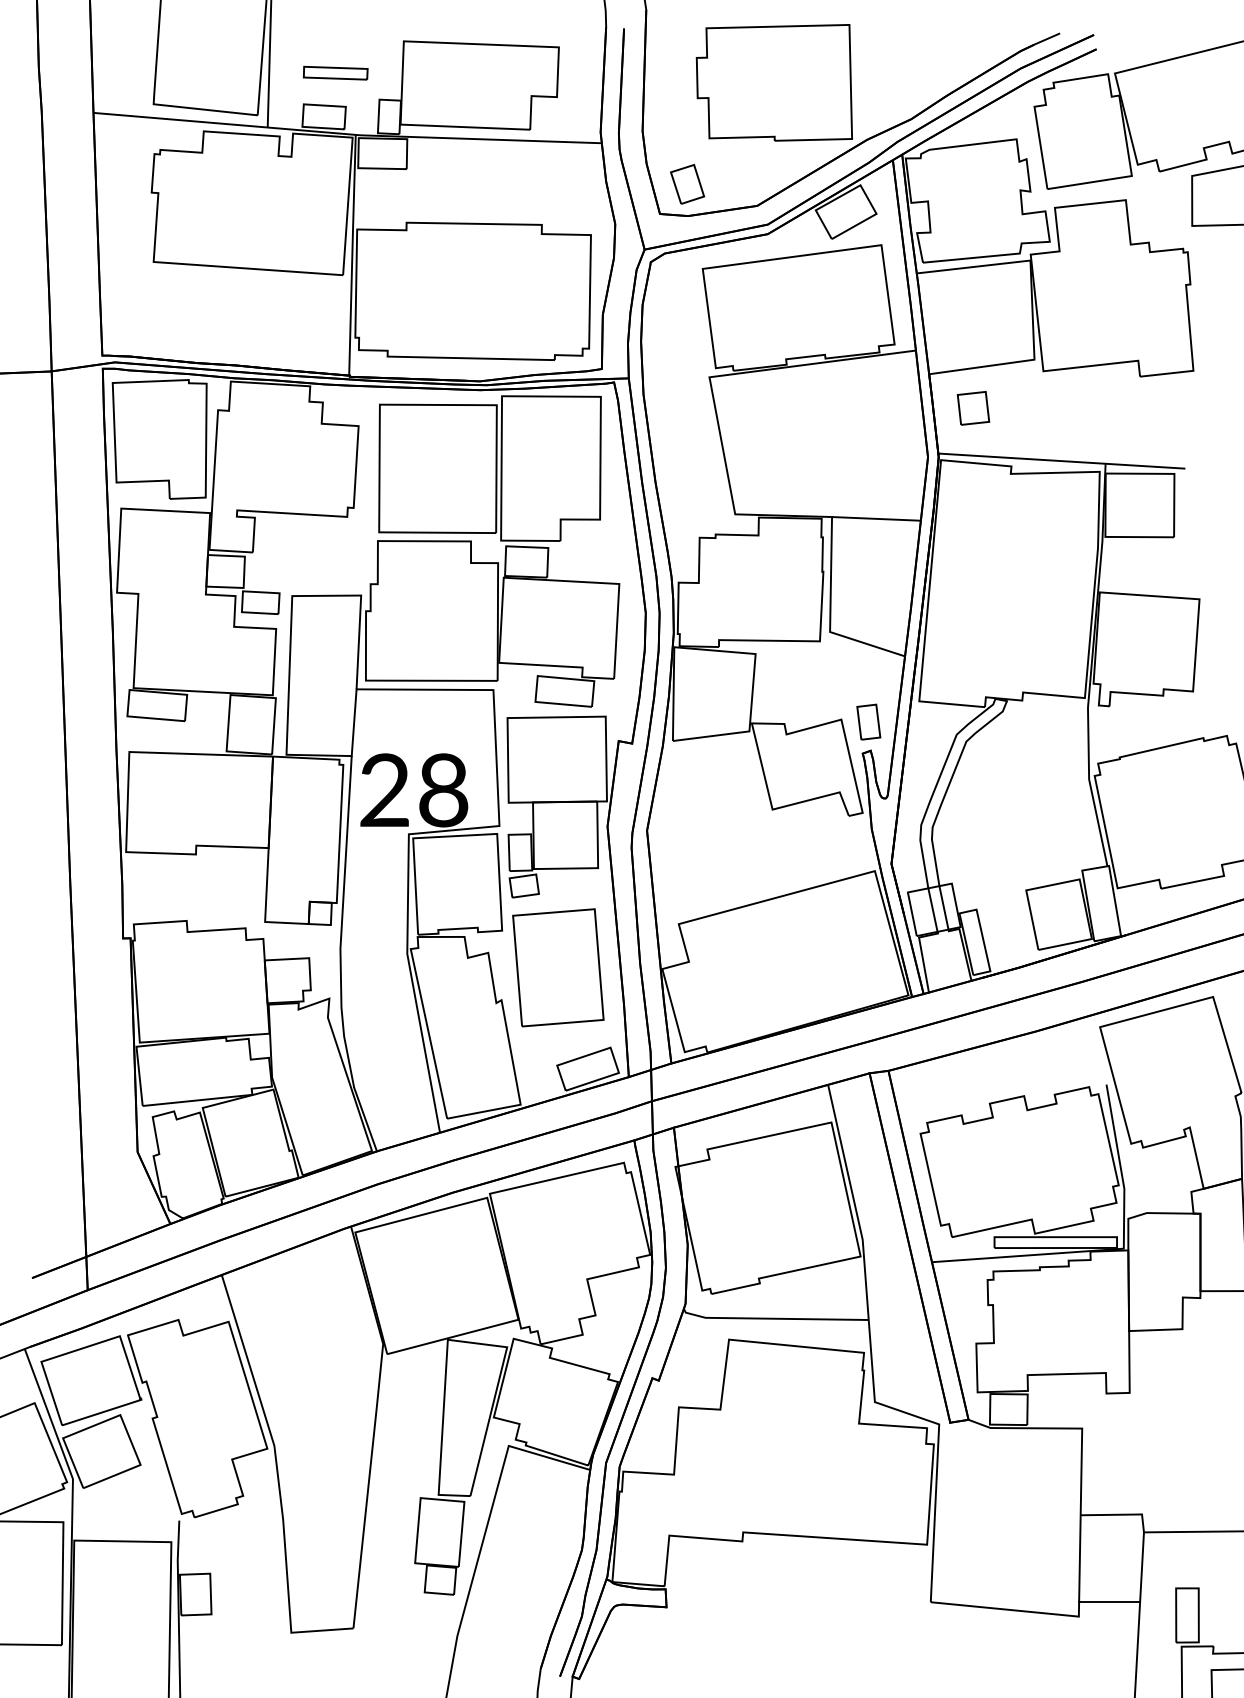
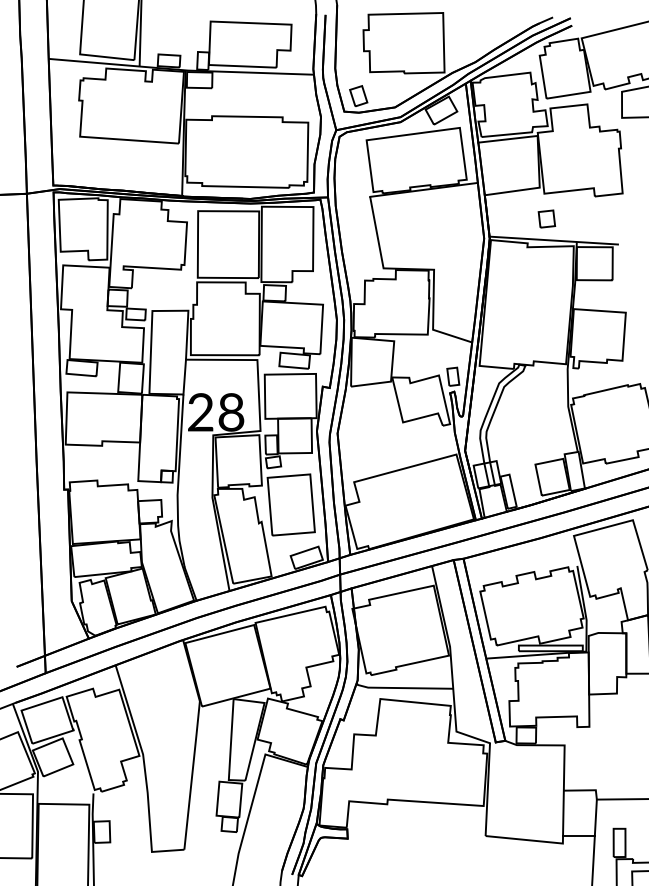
part: (334, 71) -> (174, 37), removed
part: (972, 407) -> (546, 218), moved
line: (876, 518) -> (457, 270), removed

